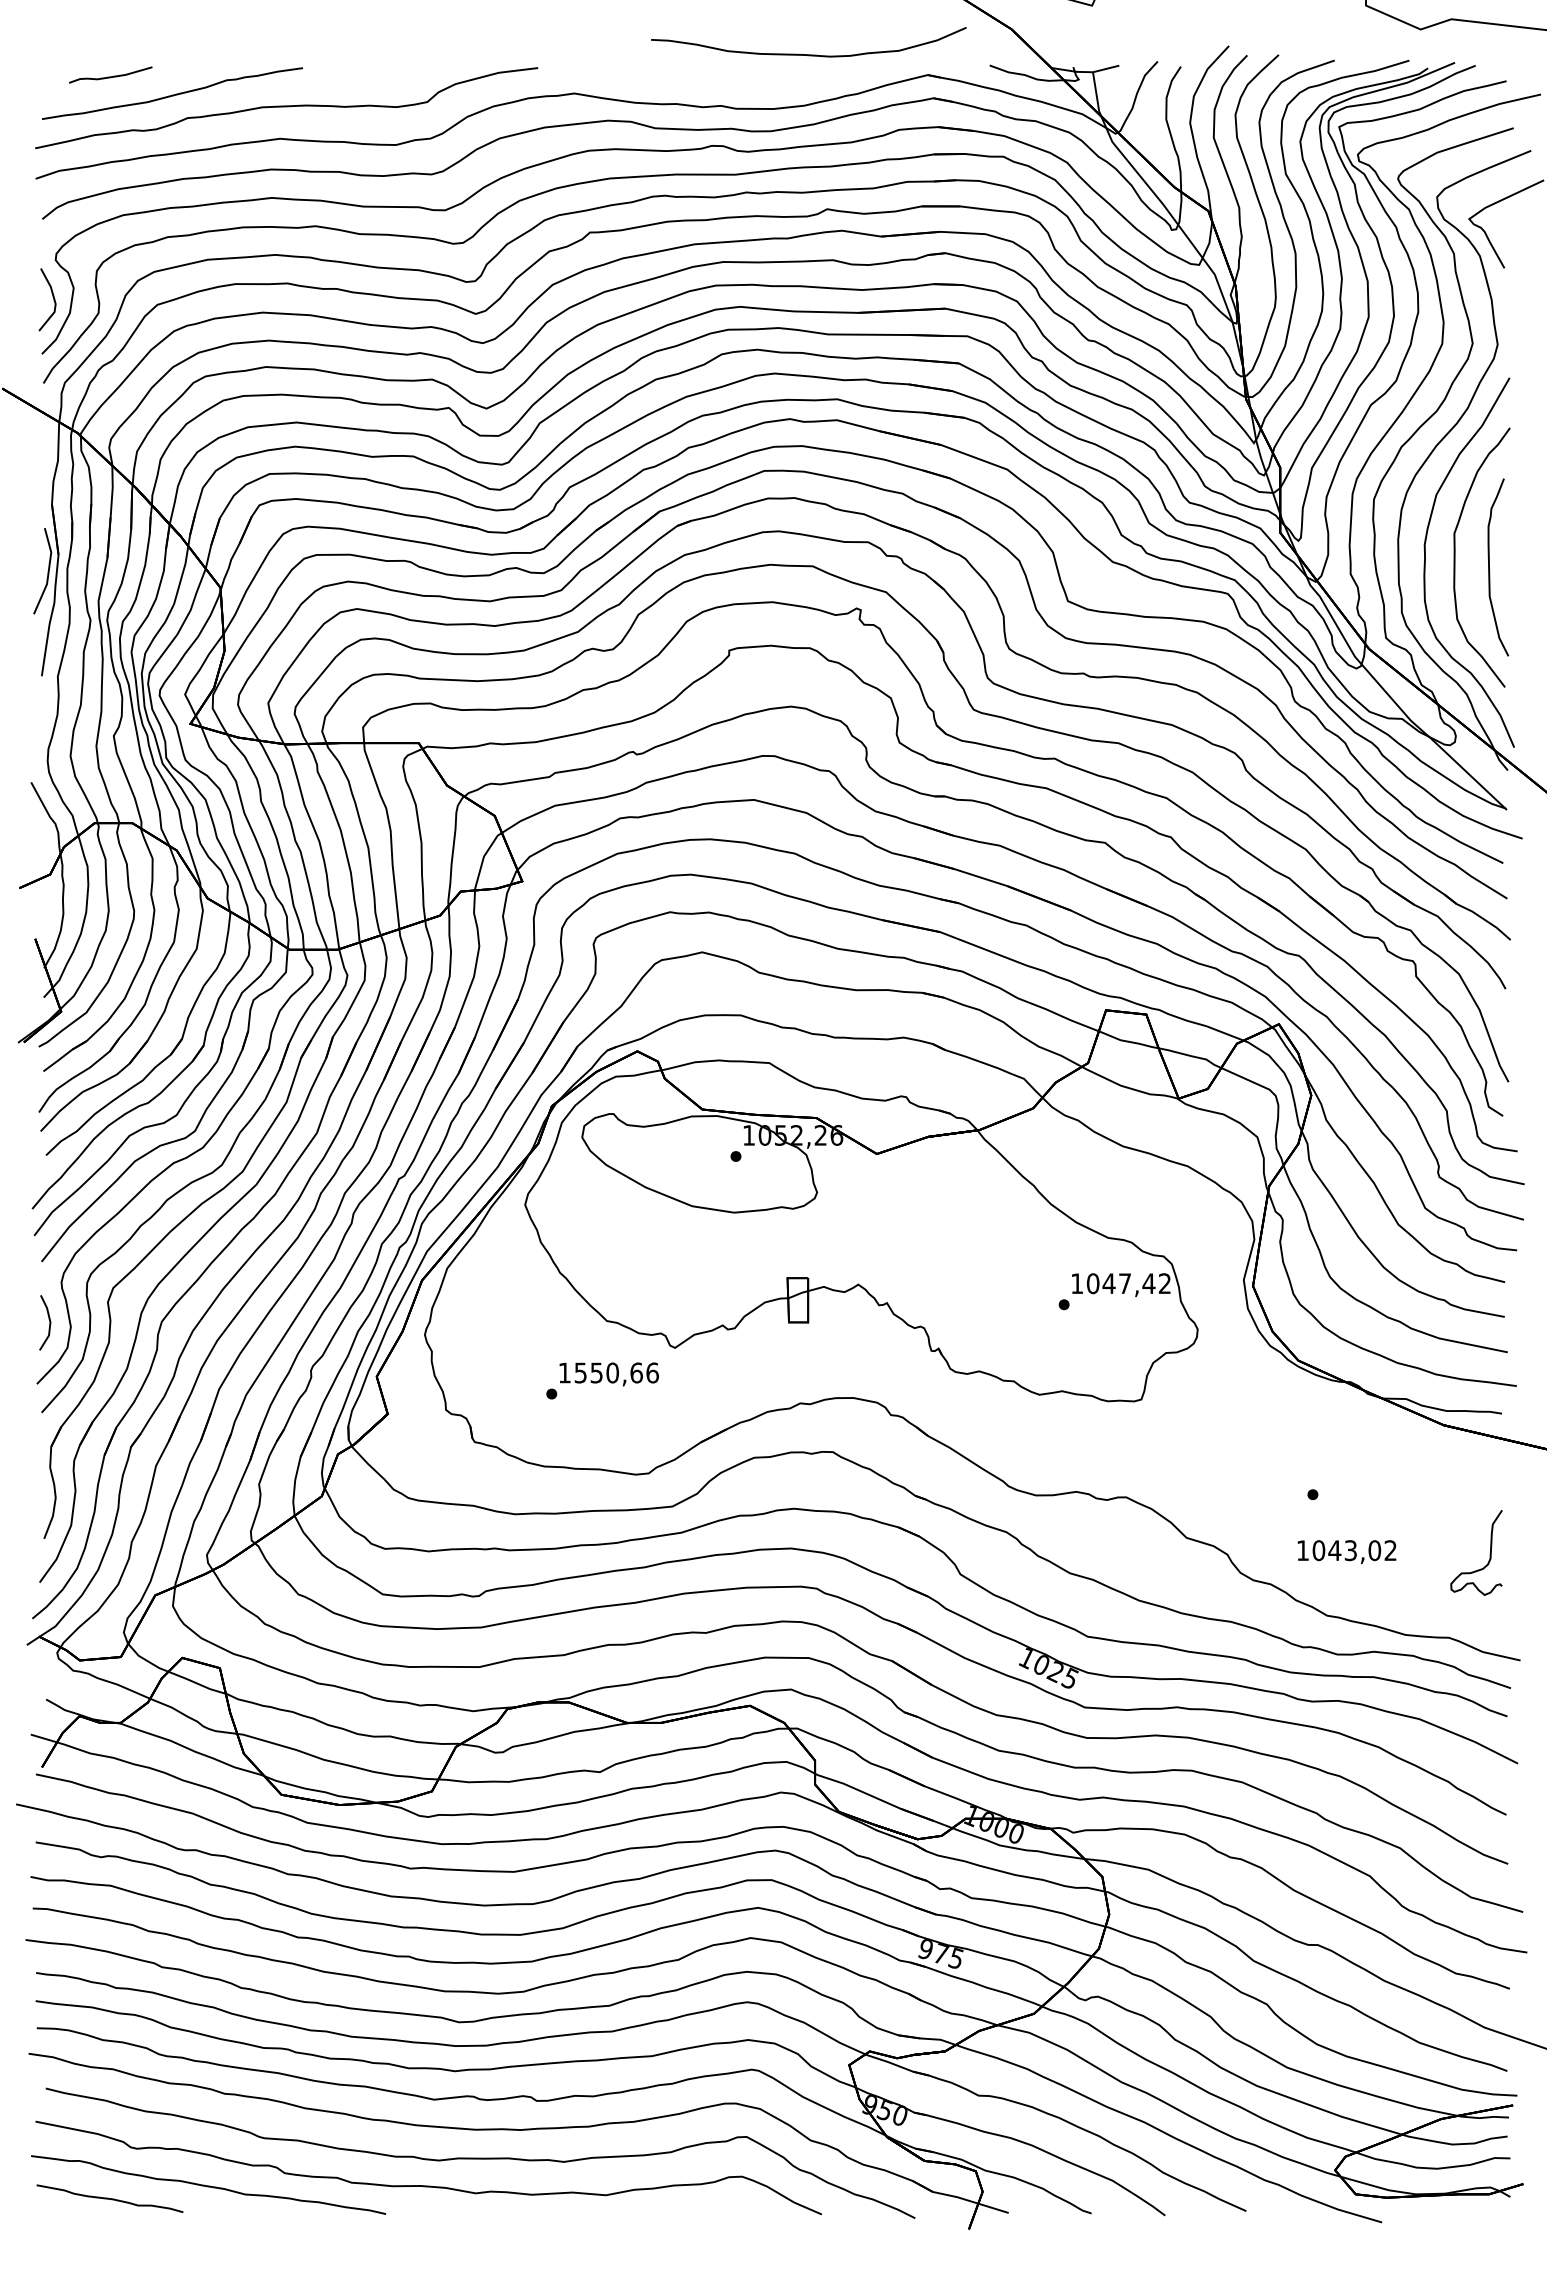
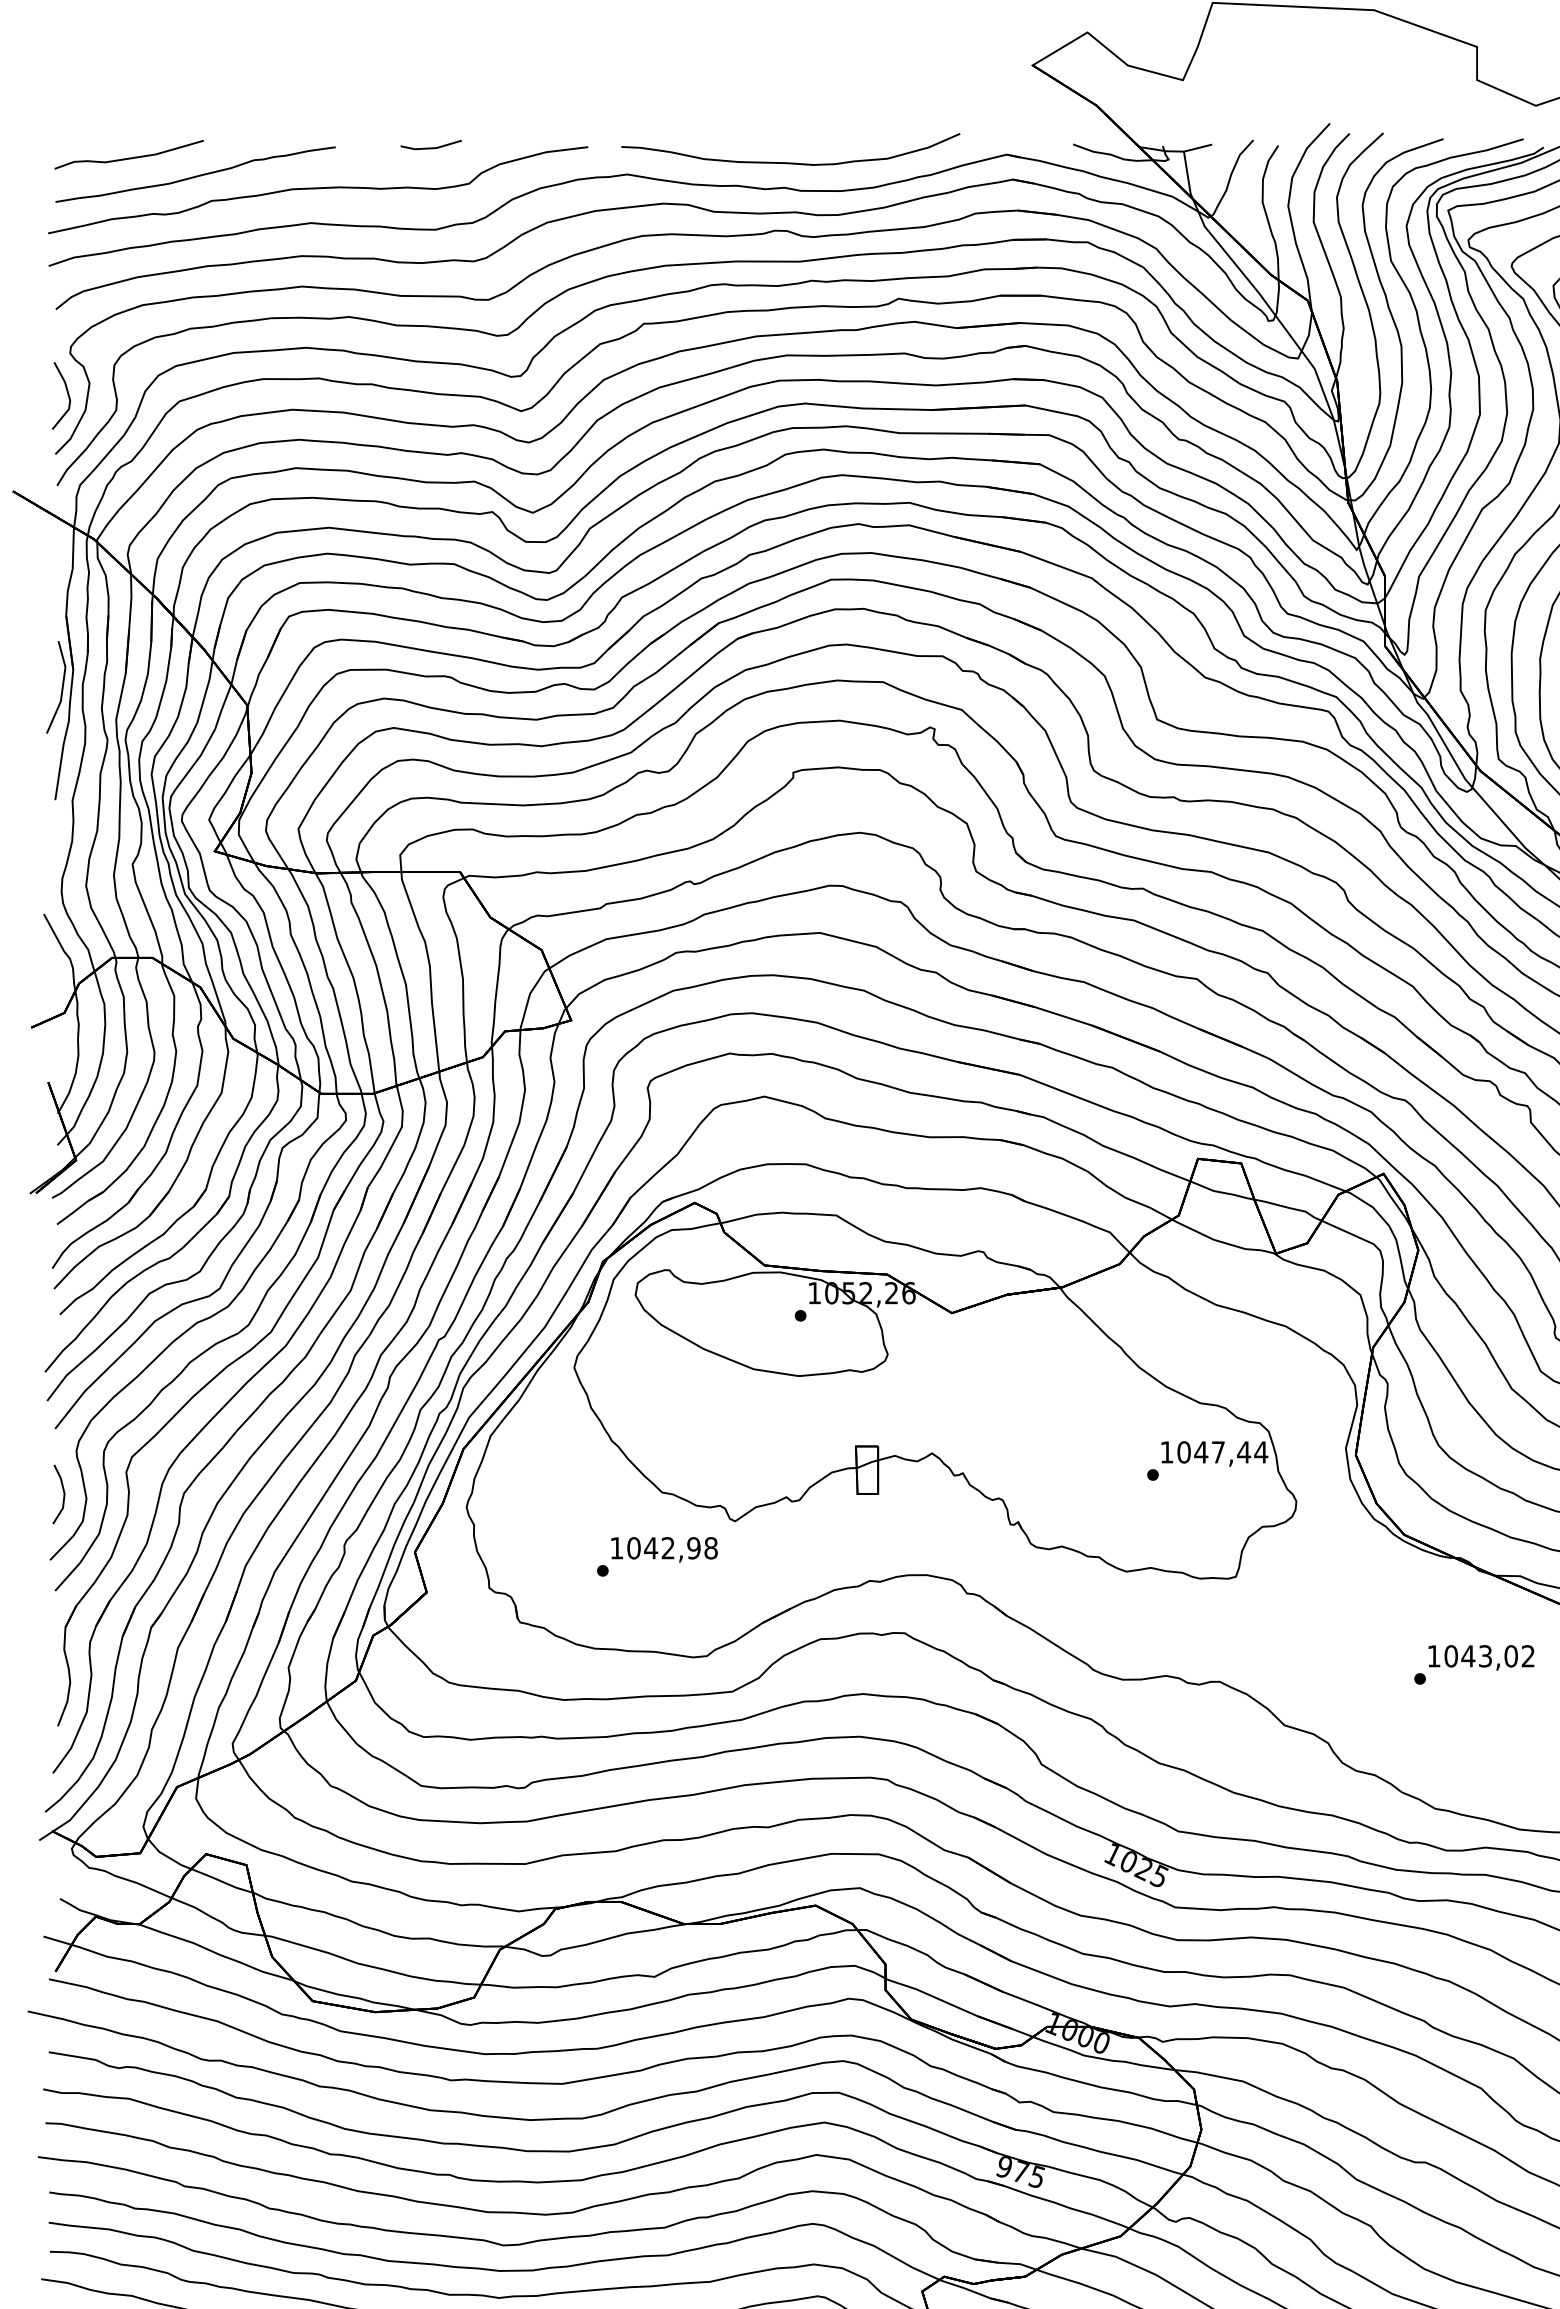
curve: (808, 54) -> (790, 162), moved
line: (391, 68) -> (430, 147), added
part: (110, 74) -> (129, 154), size x1.67
text: (1164, 1283) -> (1260, 1452), 1047,42 -> 1047,44
text: (616, 1372) -> (672, 1547), 1550,66 -> 1042,98
text: (1346, 1551) -> (1480, 1657), moved

